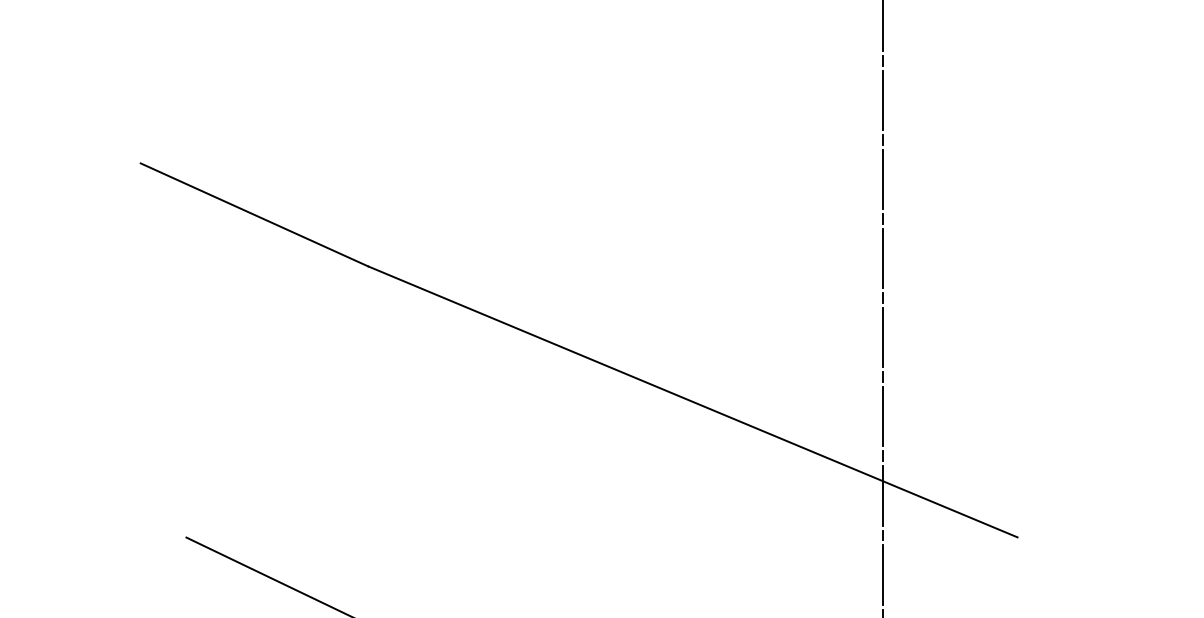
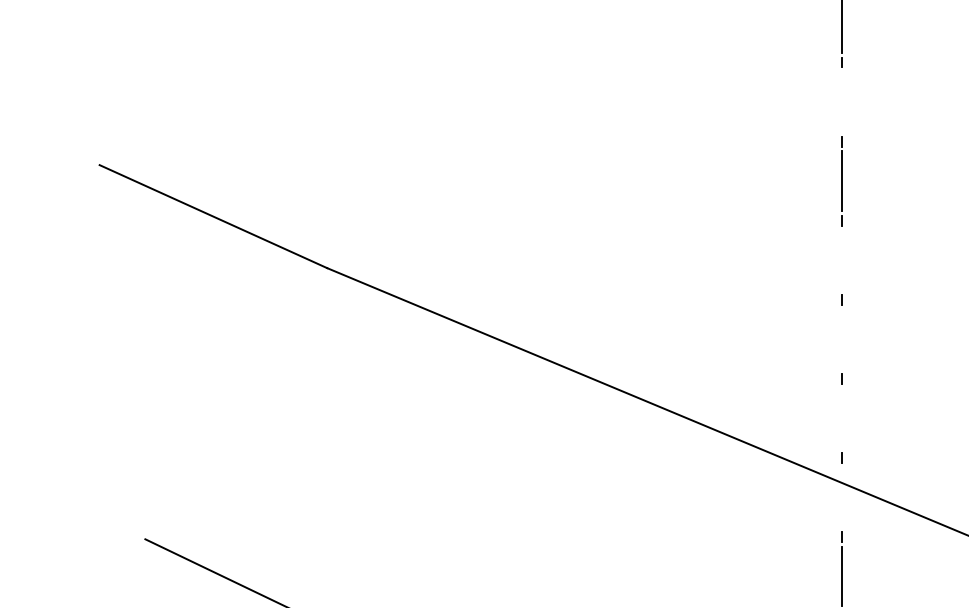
line: (882, 99) -> (841, 101), removed
line: (882, 258) -> (841, 260), removed
line: (882, 337) -> (841, 339), removed
line: (882, 416) -> (841, 418), removed
line: (882, 495) -> (841, 497), removed

